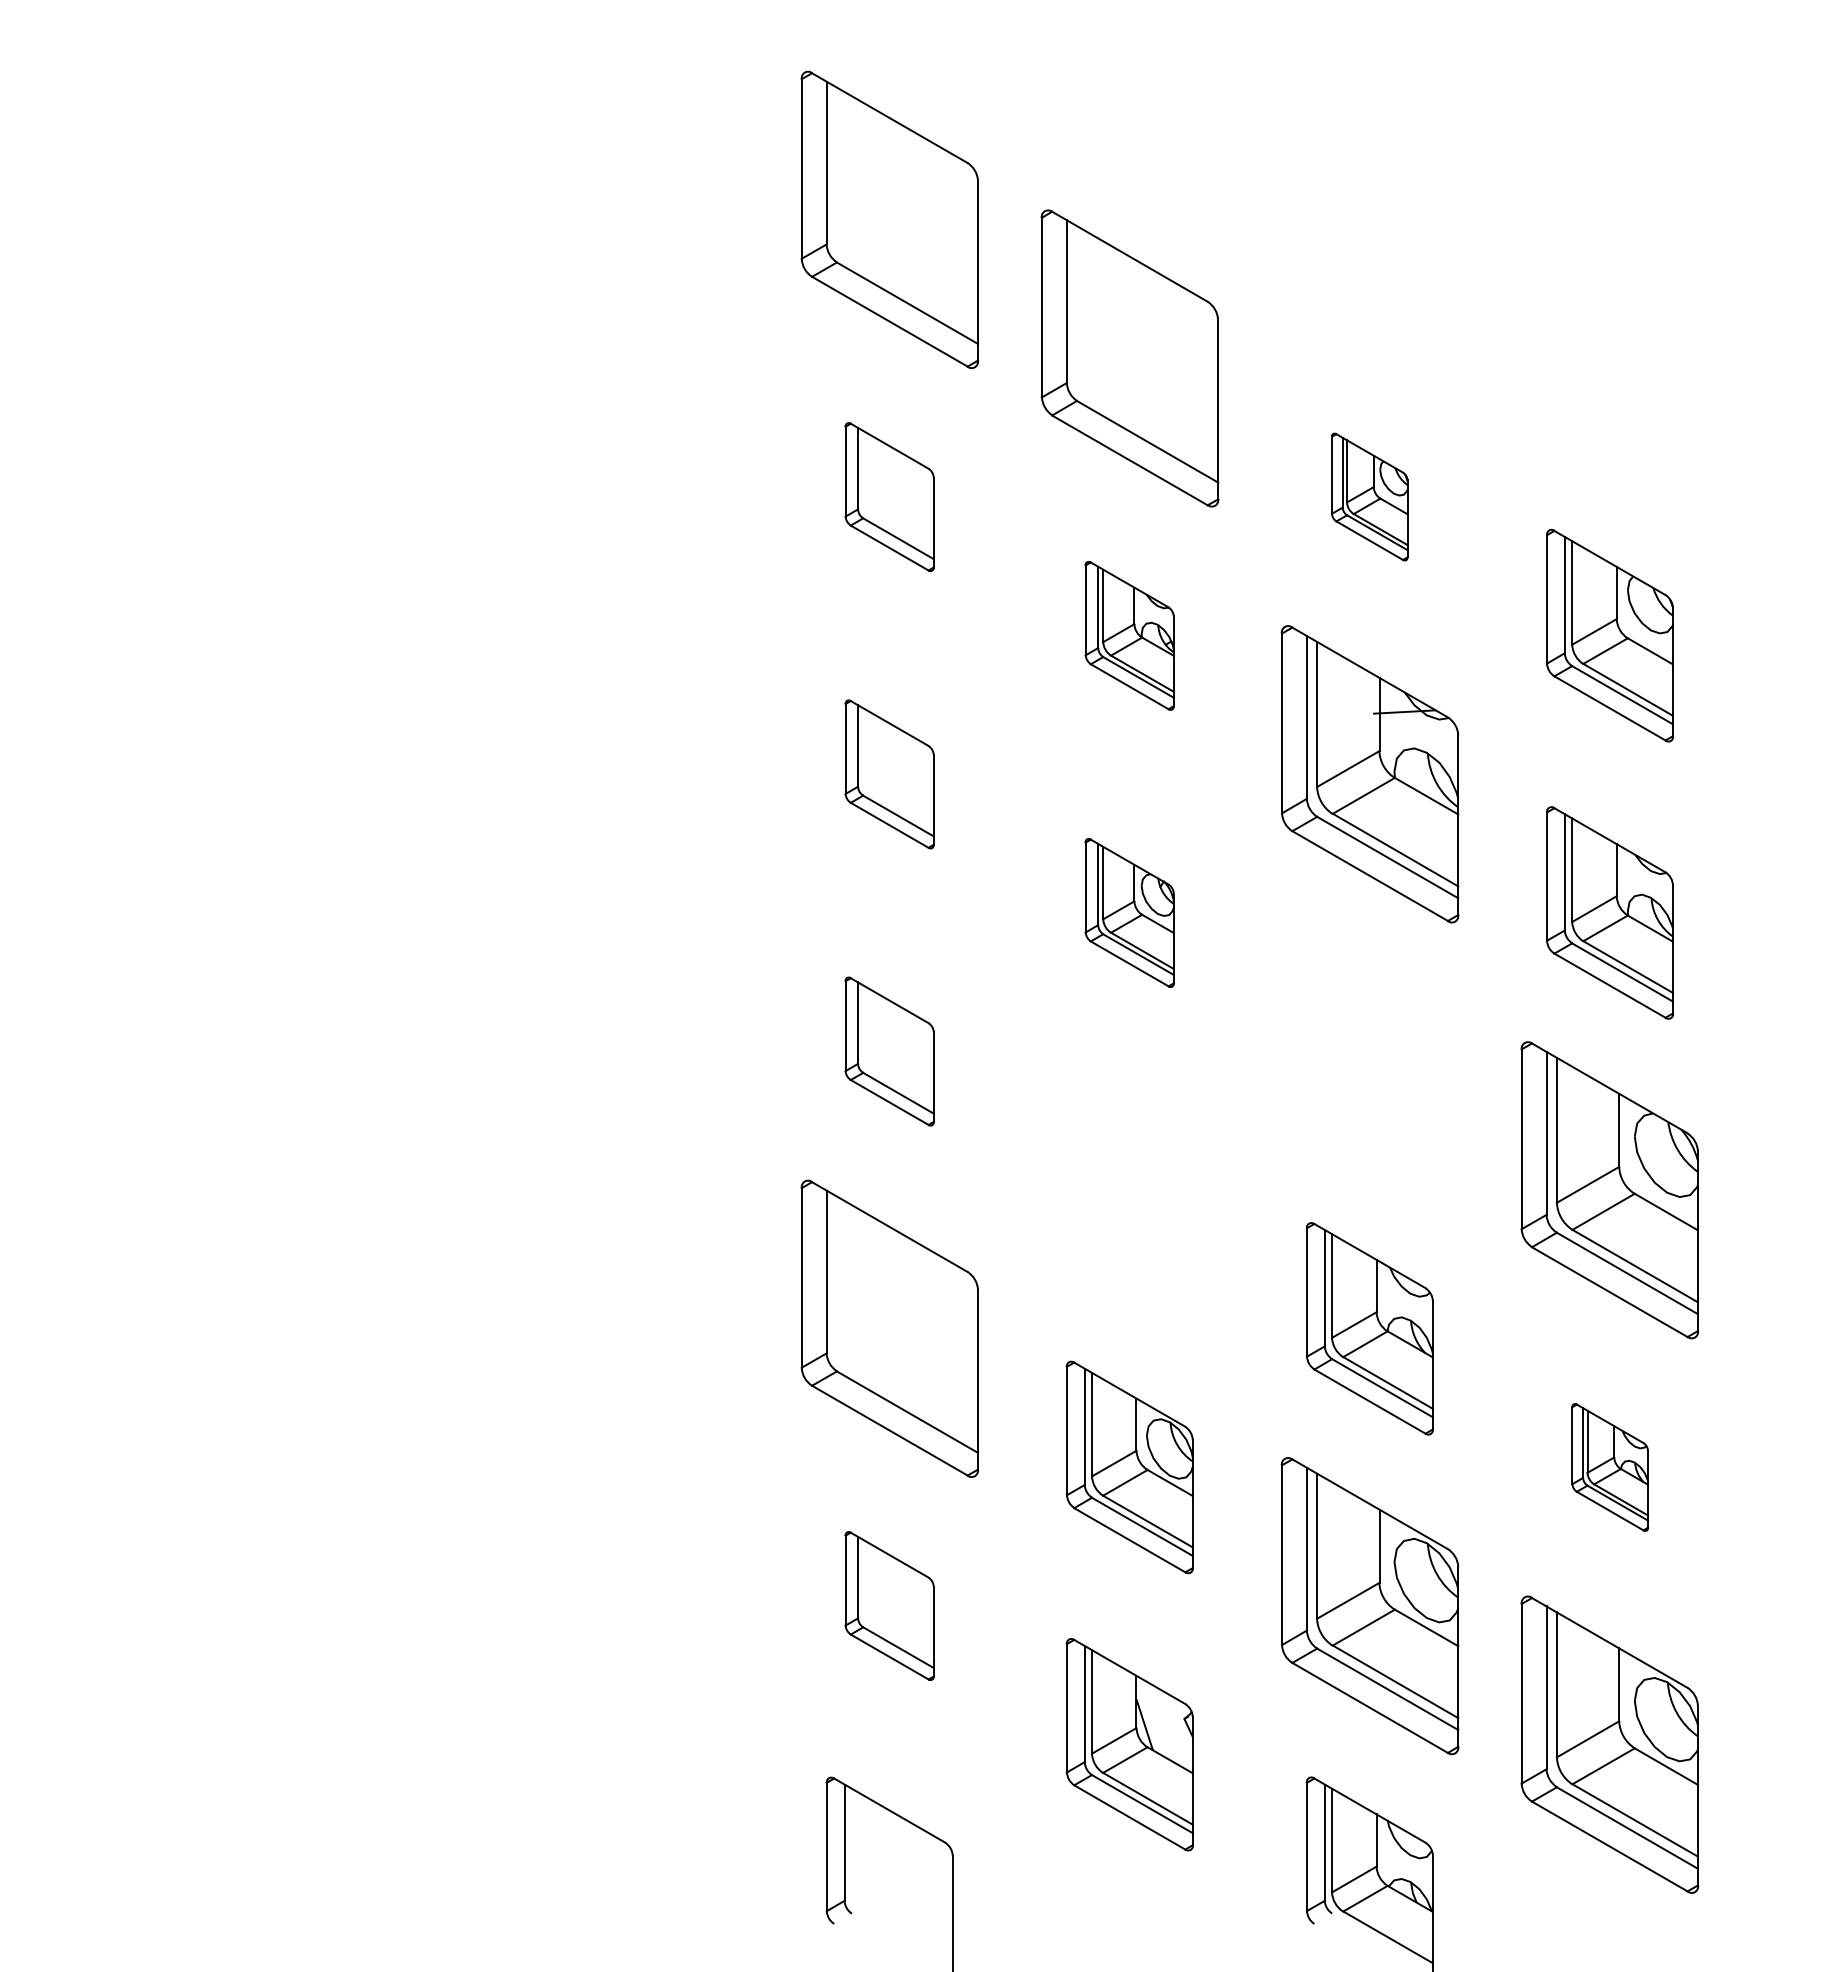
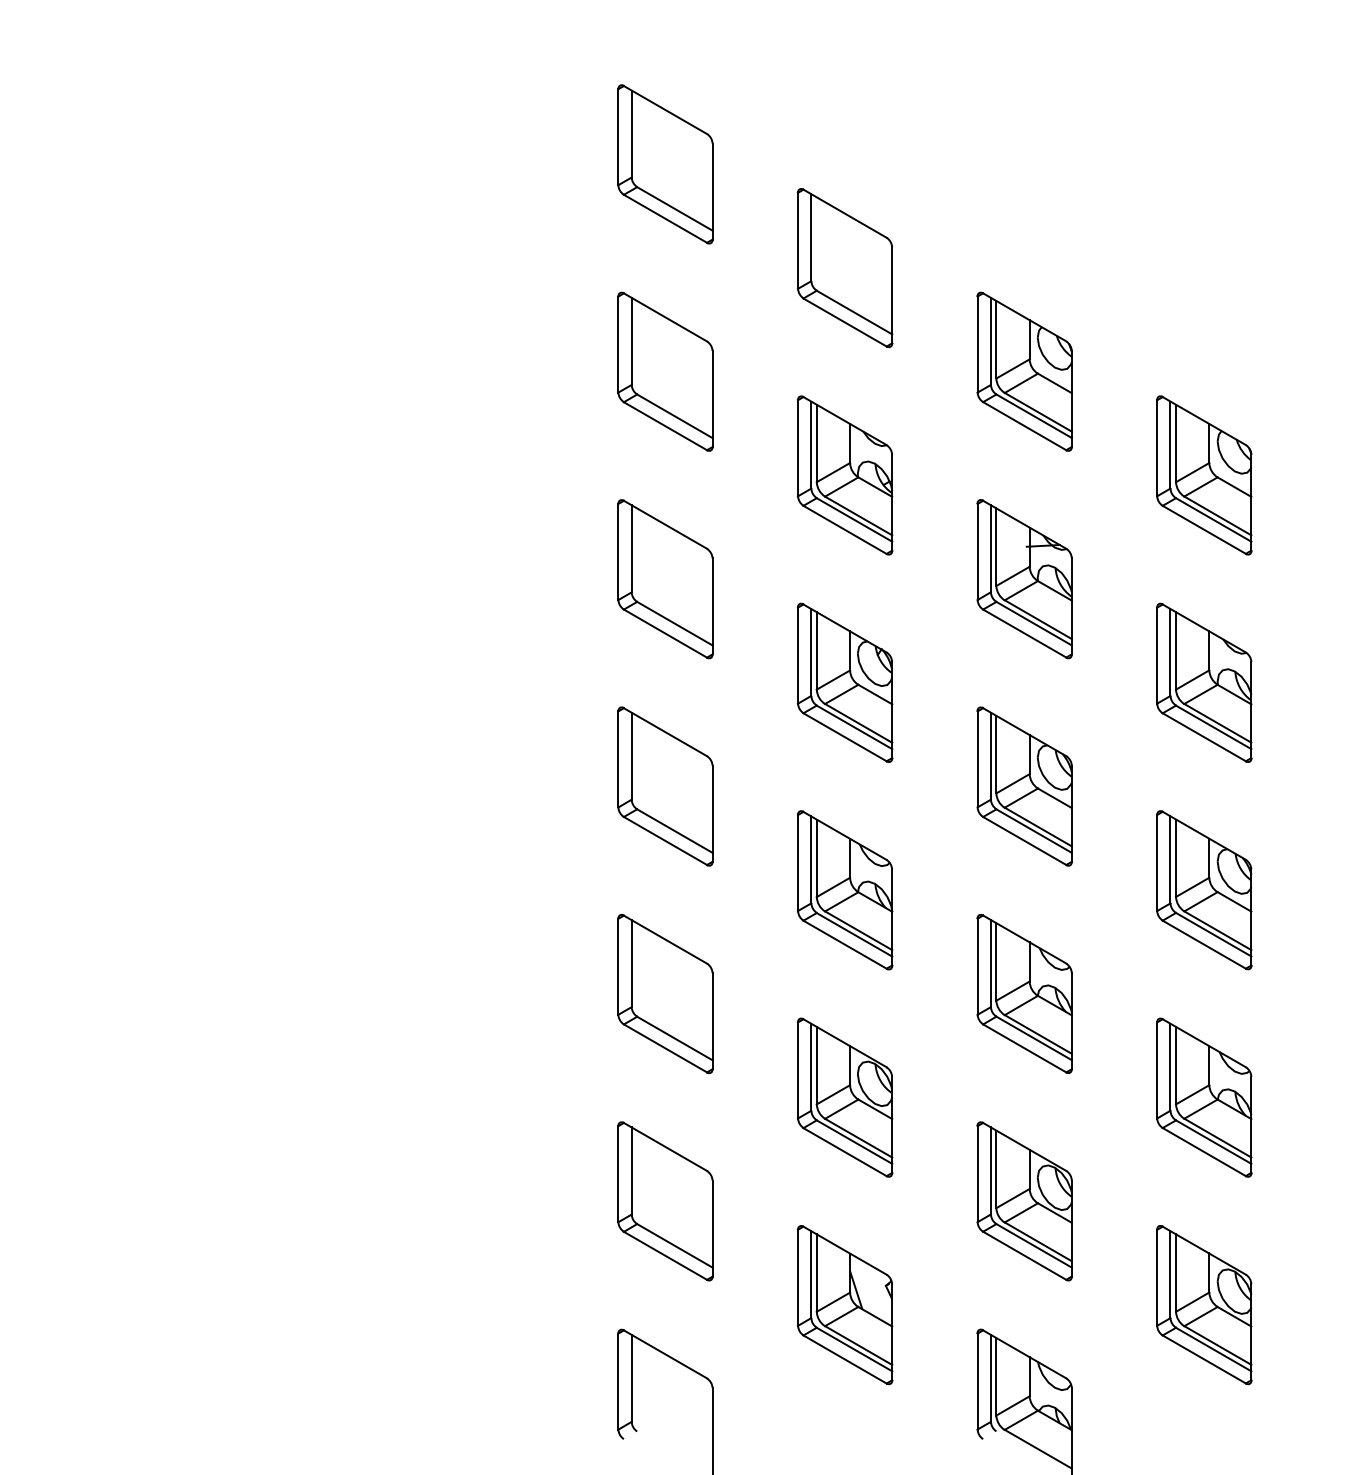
part: (889, 219) -> (665, 164), size x0.71
part: (1129, 358) -> (844, 268), size x0.71
part: (889, 496) -> (665, 371), size x1.43
part: (1369, 496) -> (1024, 371), size x1.67
part: (1129, 635) -> (844, 475), size x1.43
part: (889, 774) -> (665, 579), size x1.43
part: (1369, 774) -> (1024, 579), size x0.71
part: (1129, 912) -> (844, 682), size x1.43
part: (889, 1051) -> (665, 786), size x1.43
part: (1369, 1051) -> (1024, 786), added
part: (1129, 1189) -> (844, 889), added
part: (1610, 1189) -> (1204, 889), size x0.71
part: (889, 1328) -> (665, 993), size x0.71
part: (1610, 1467) -> (1204, 1097), size x1.67
part: (889, 1605) -> (665, 1200), size x1.43
part: (1369, 1605) -> (1024, 1200), size x0.71
part: (1610, 1744) -> (1204, 1304), size x0.71

